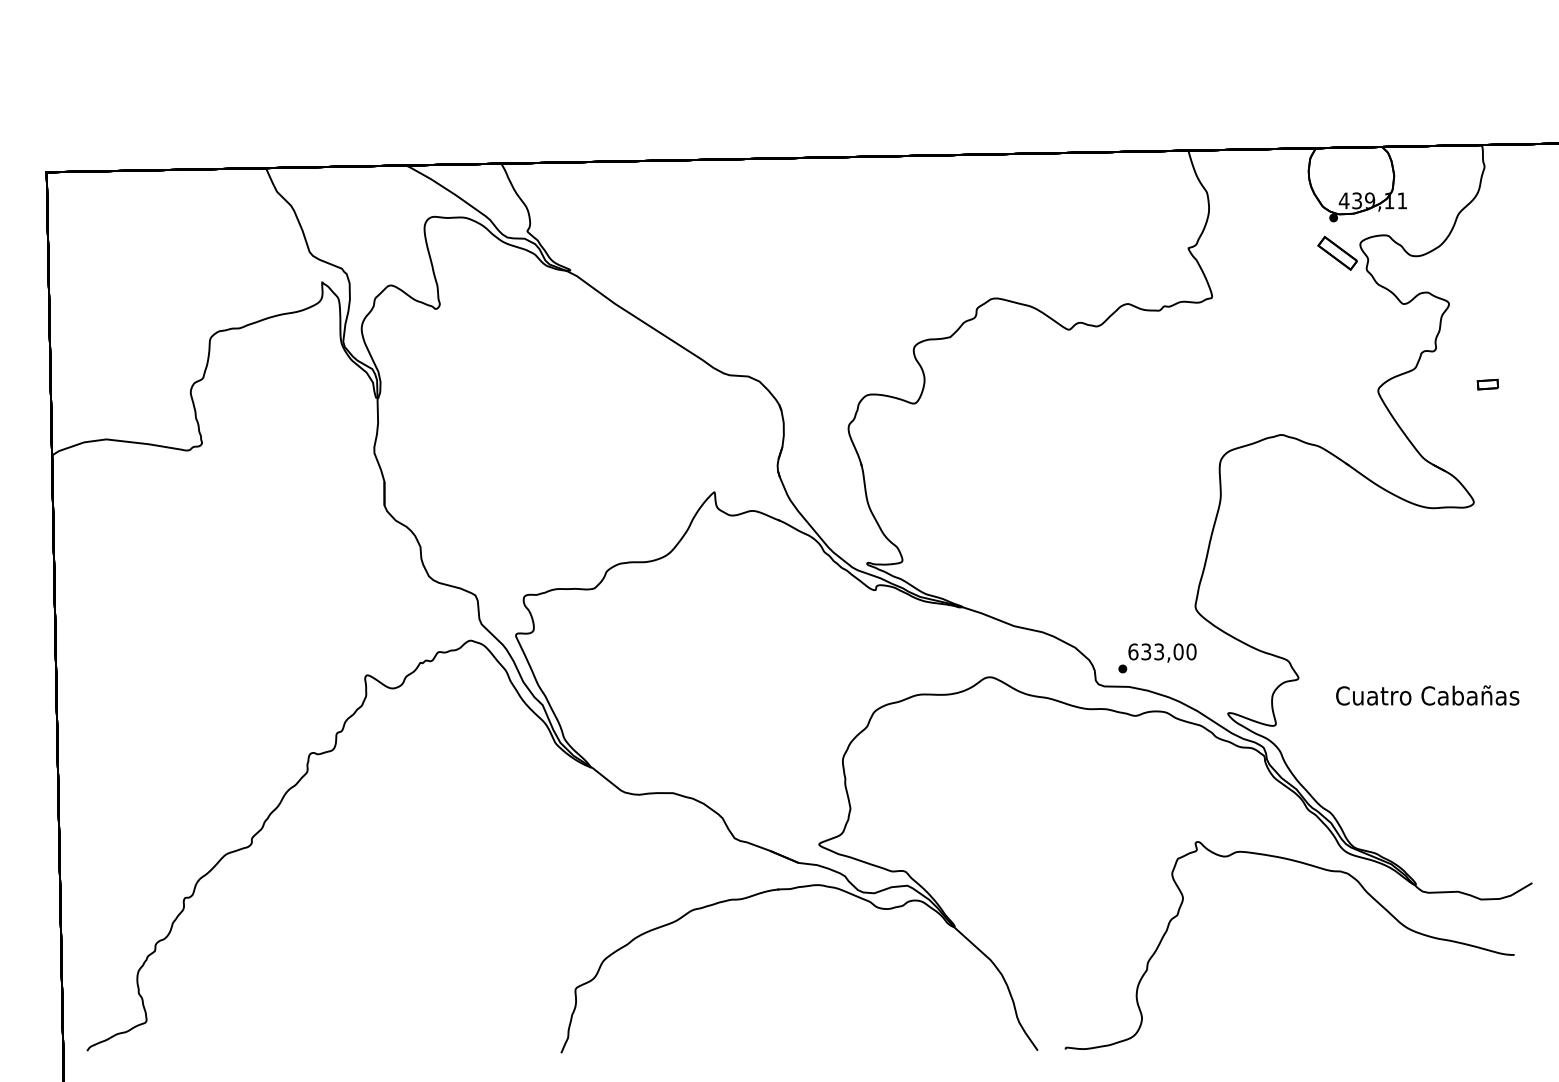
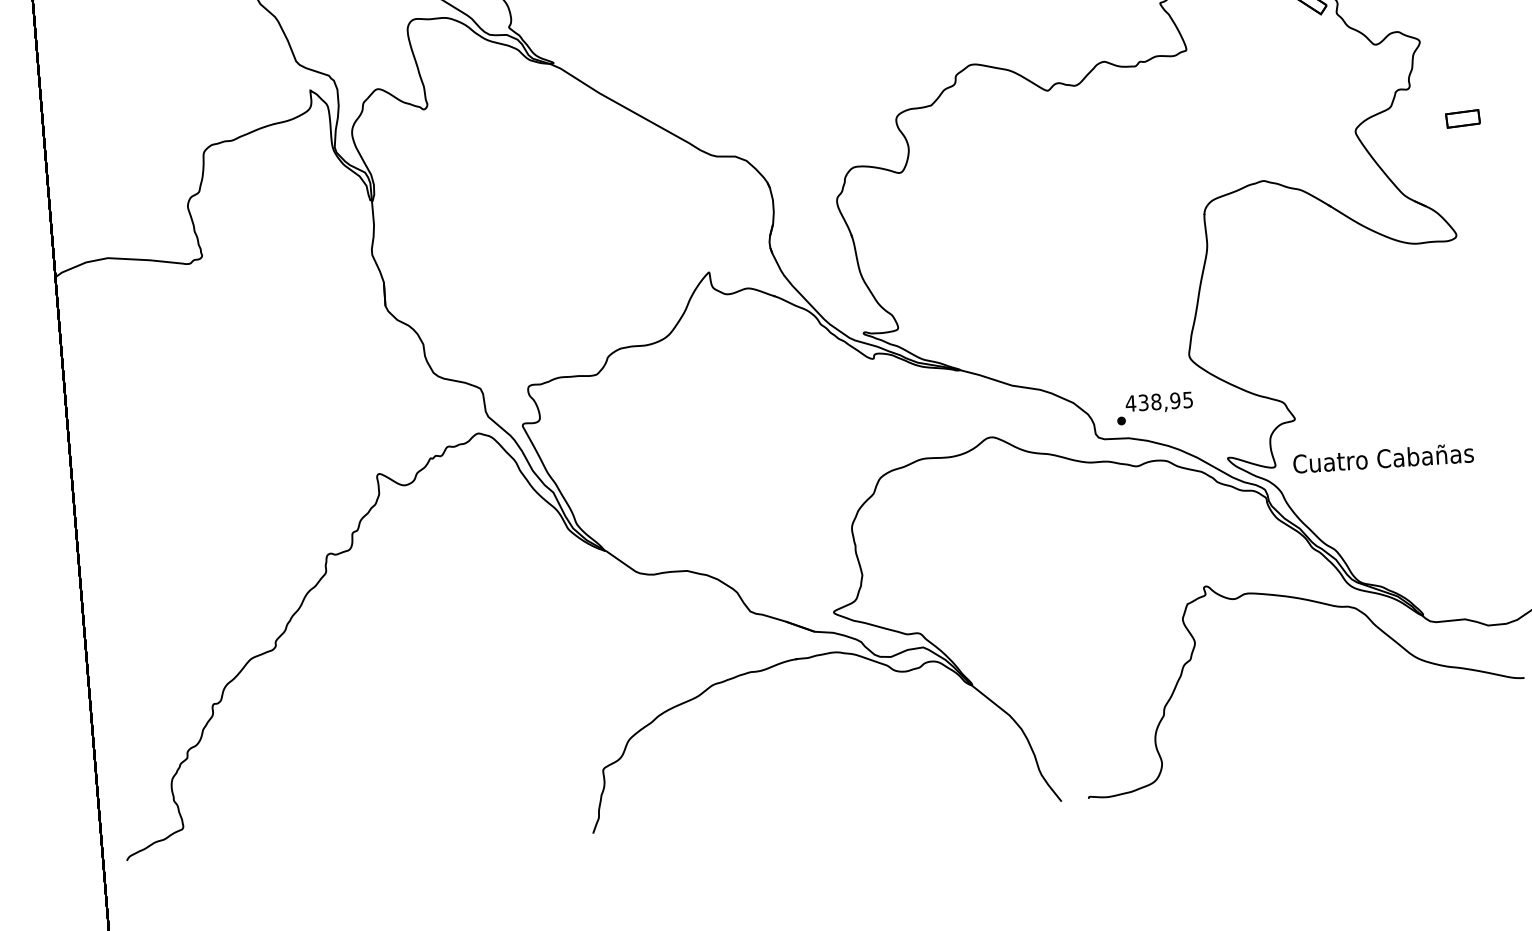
part: (1487, 384) -> (1462, 118), size x1.67
text: (1162, 651) -> (1159, 401), 633,00 -> 438,95
text: (1427, 695) -> (1383, 458), moved

